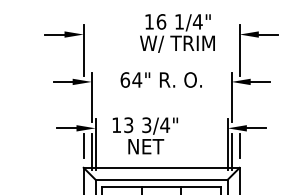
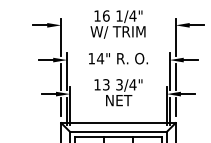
text: (176, 33) -> (117, 24), moved
text: (124, 79) -> (91, 58), 64" -> 14"
line: (84, 104) -> (61, 76), added
line: (239, 104) -> (175, 76), added
text: (145, 135) -> (118, 92), moved

